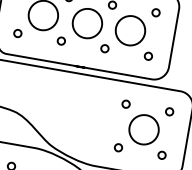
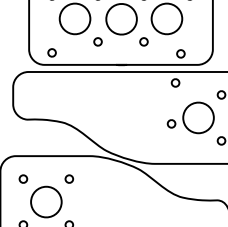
part: (17, 33) -> (51, 52), moved
part: (148, 55) -> (180, 53), moved
part: (126, 103) -> (175, 82), moved
part: (118, 147) -> (171, 123), moved

